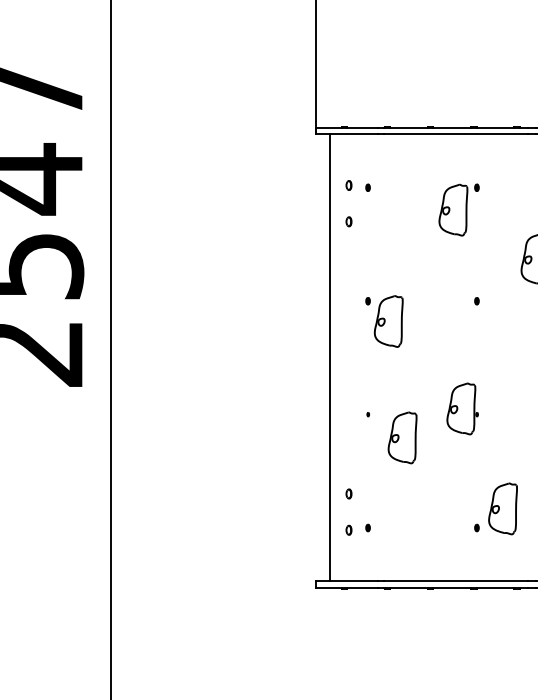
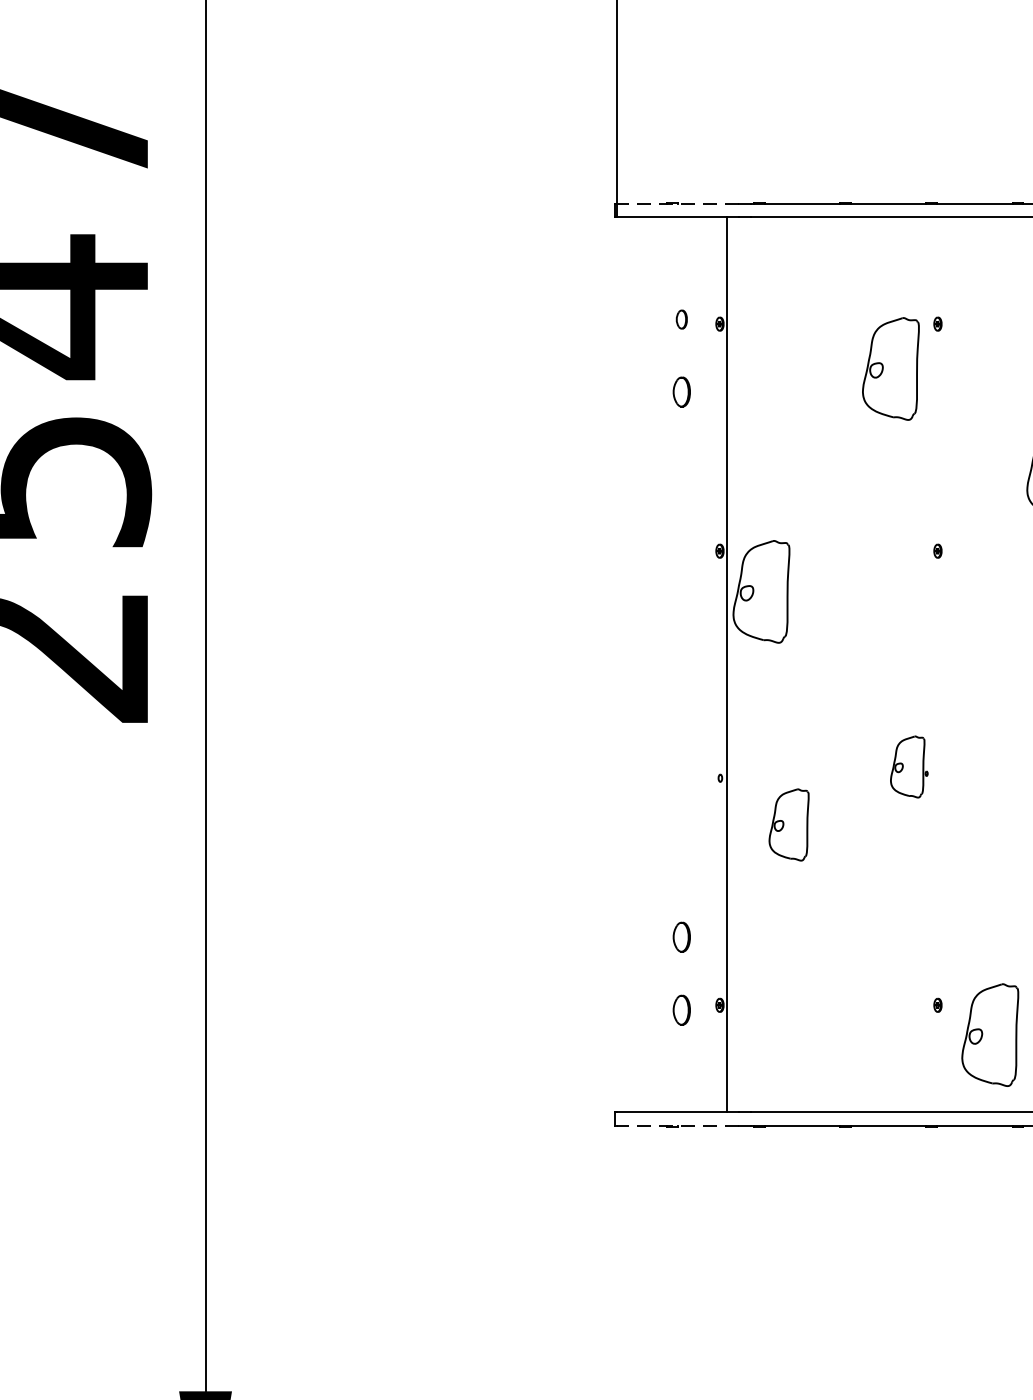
line: (347, 127) -> (678, 203), solid -> dashed
part: (348, 221) -> (680, 391), size x1.6
line: (330, 357) -> (726, 663), moved
part: (462, 408) -> (909, 766), size x0.6
part: (402, 437) -> (788, 824), size x0.7
part: (348, 493) -> (680, 936), size x1.6
part: (502, 508) -> (989, 1034), moved
part: (348, 529) -> (680, 1008), size x1.6
line: (347, 588) -> (678, 1126), solid -> dashed

